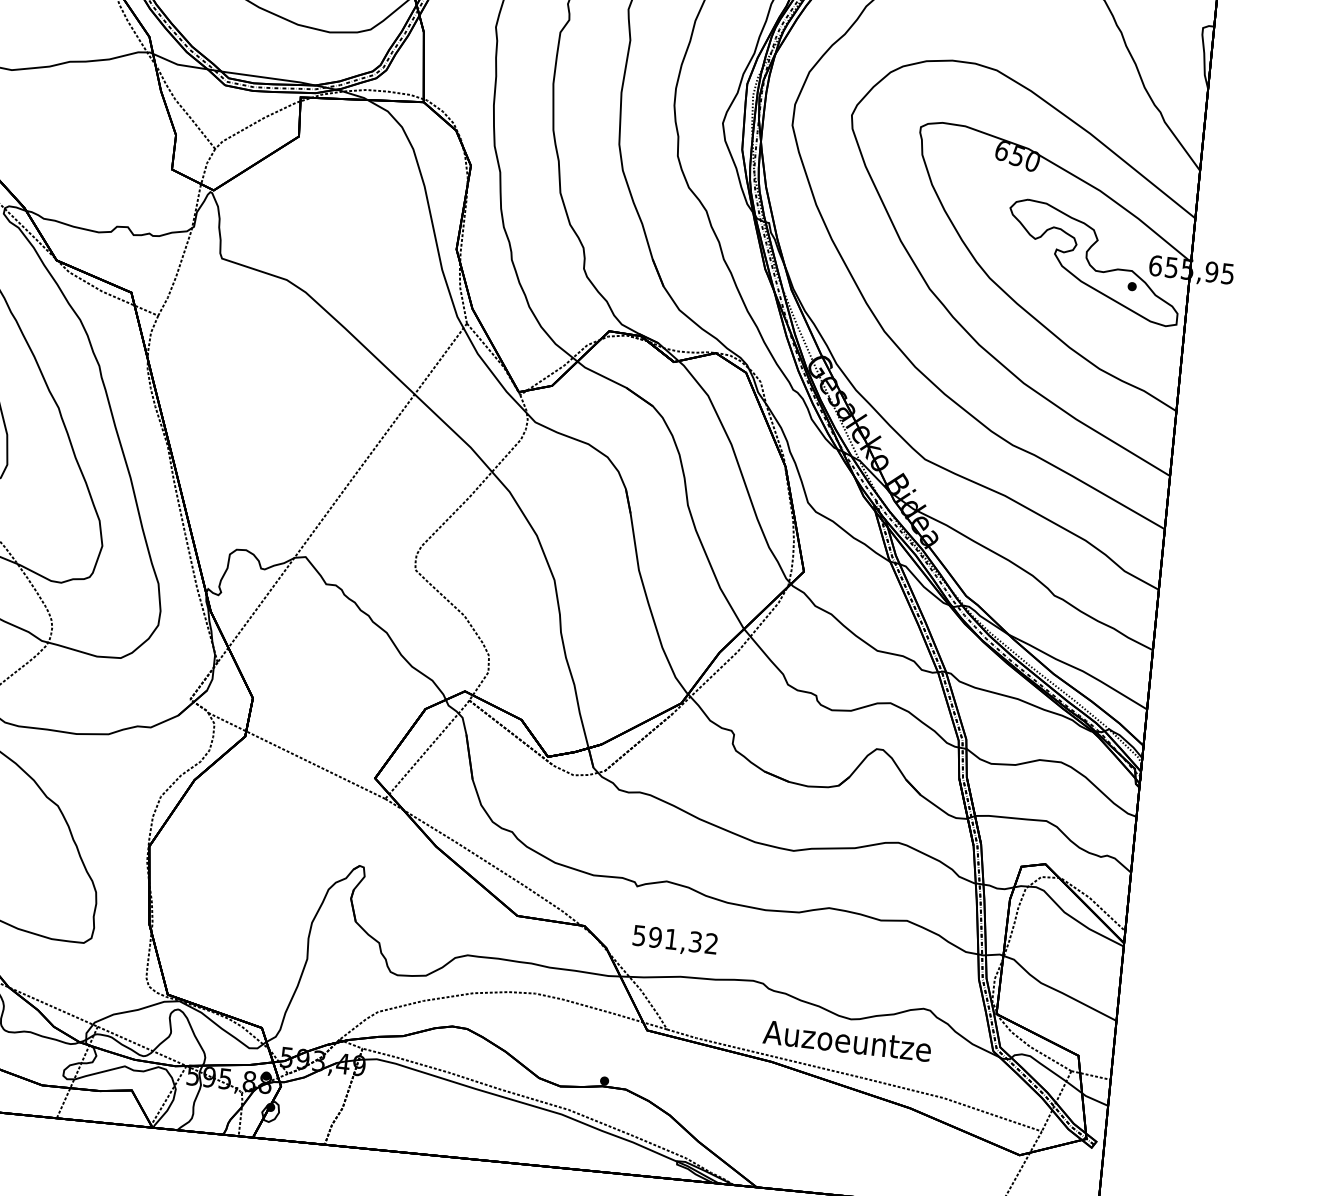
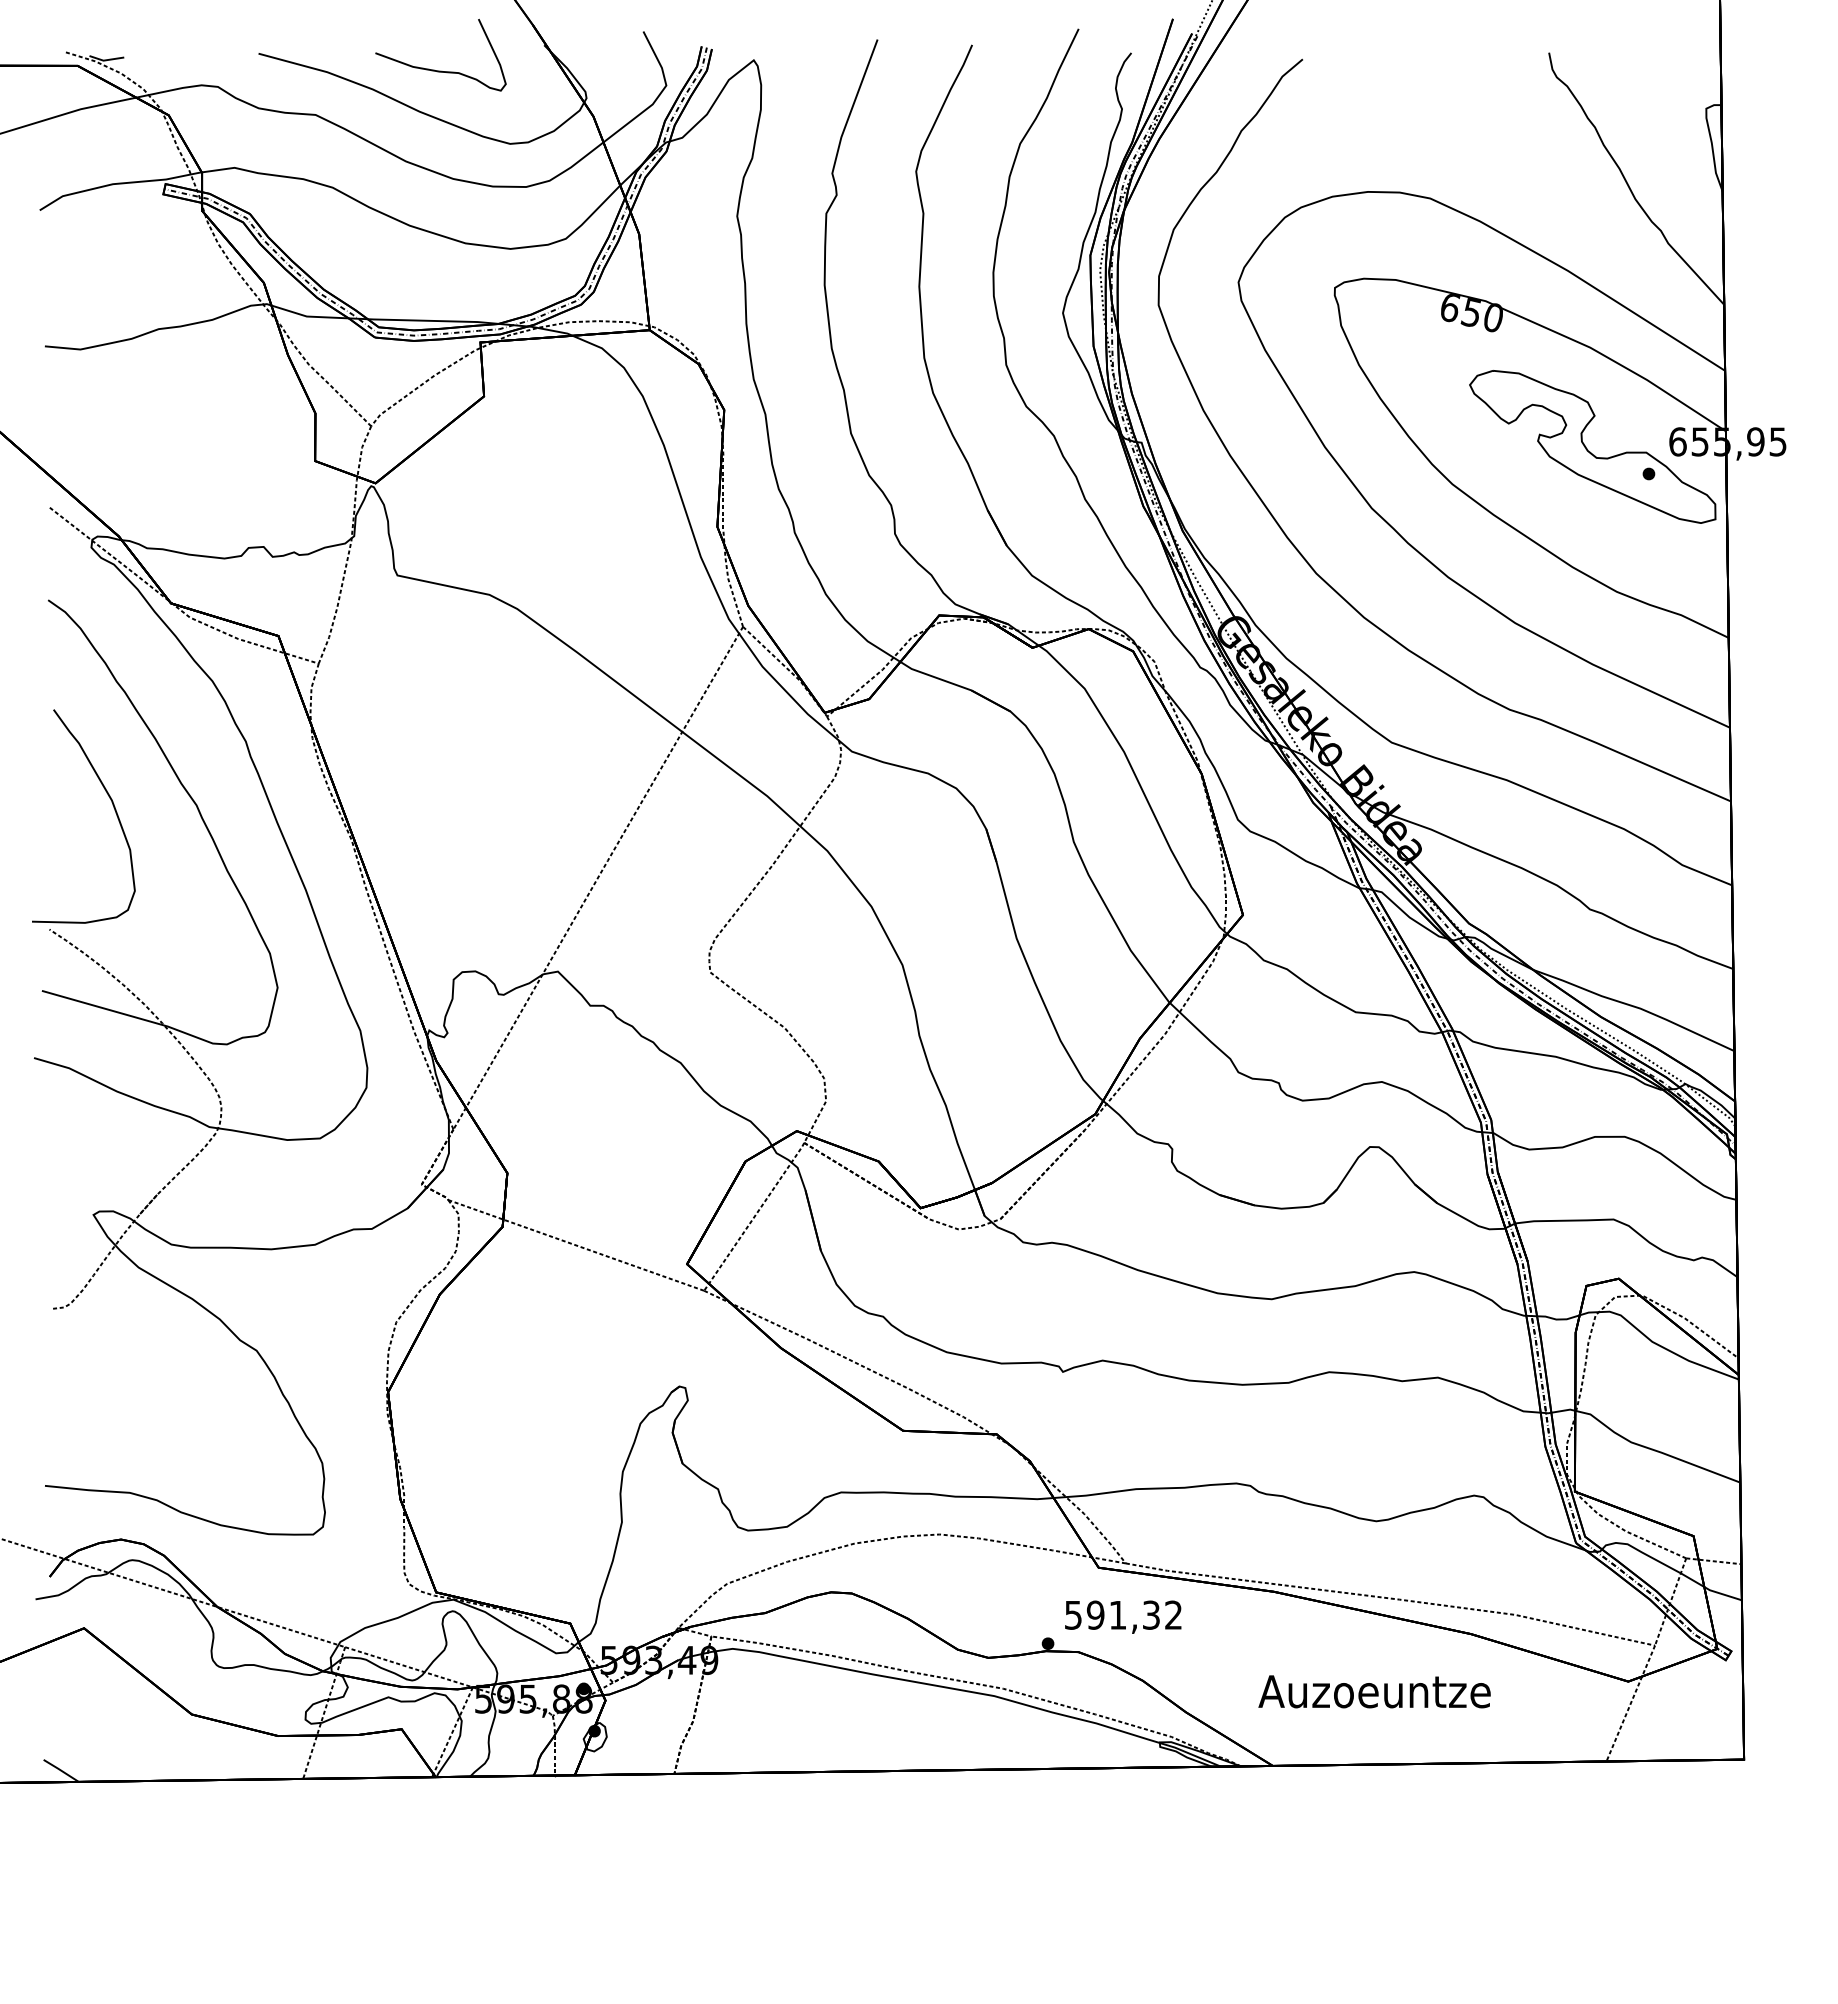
text: (675, 940) -> (1123, 1616), moved
text: (847, 1040) -> (1374, 1691), moved

